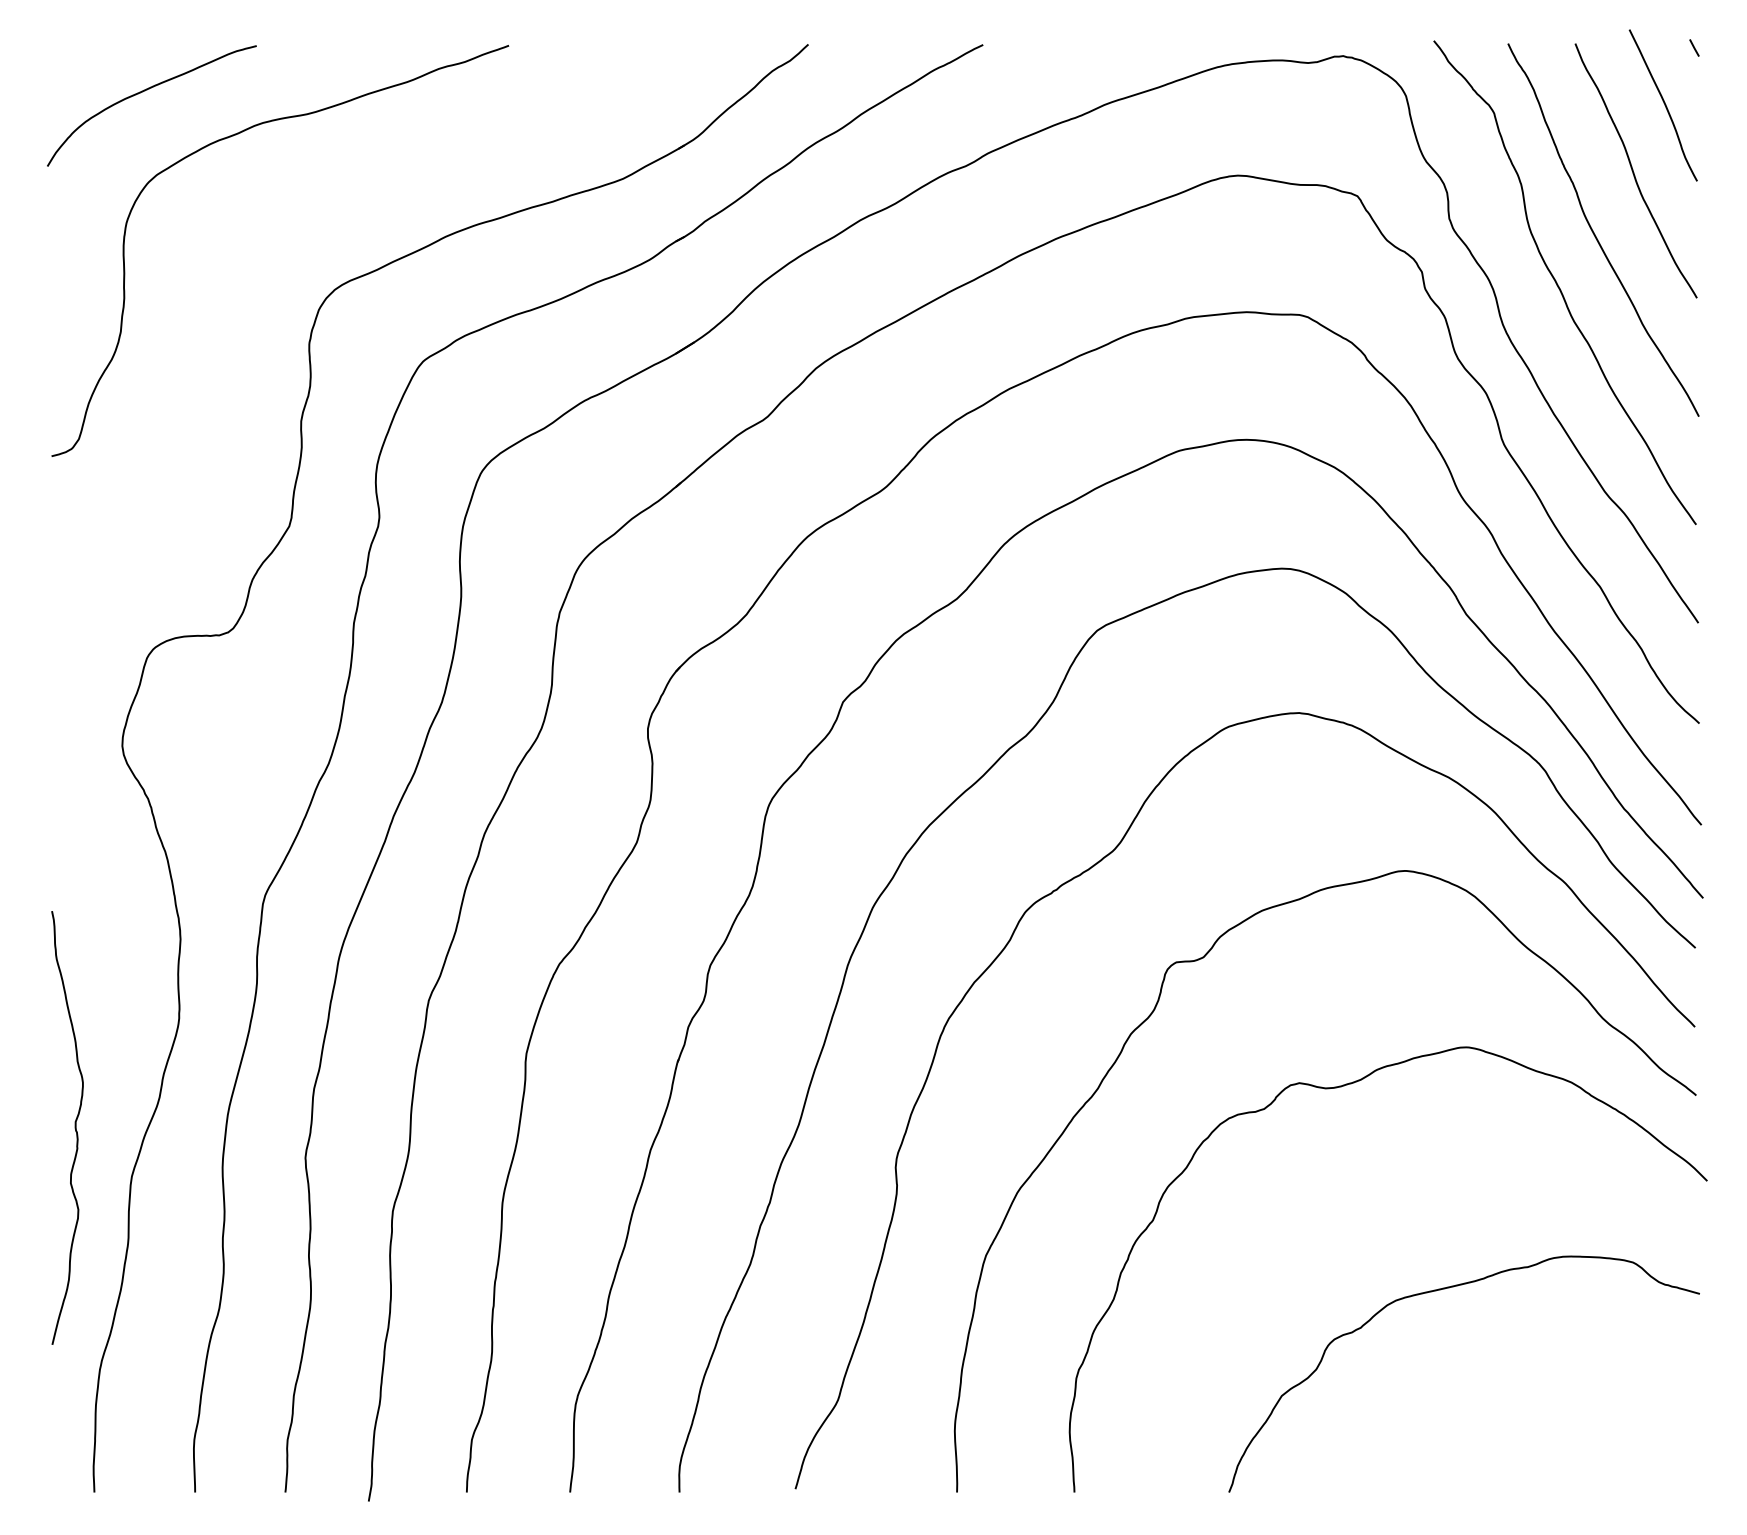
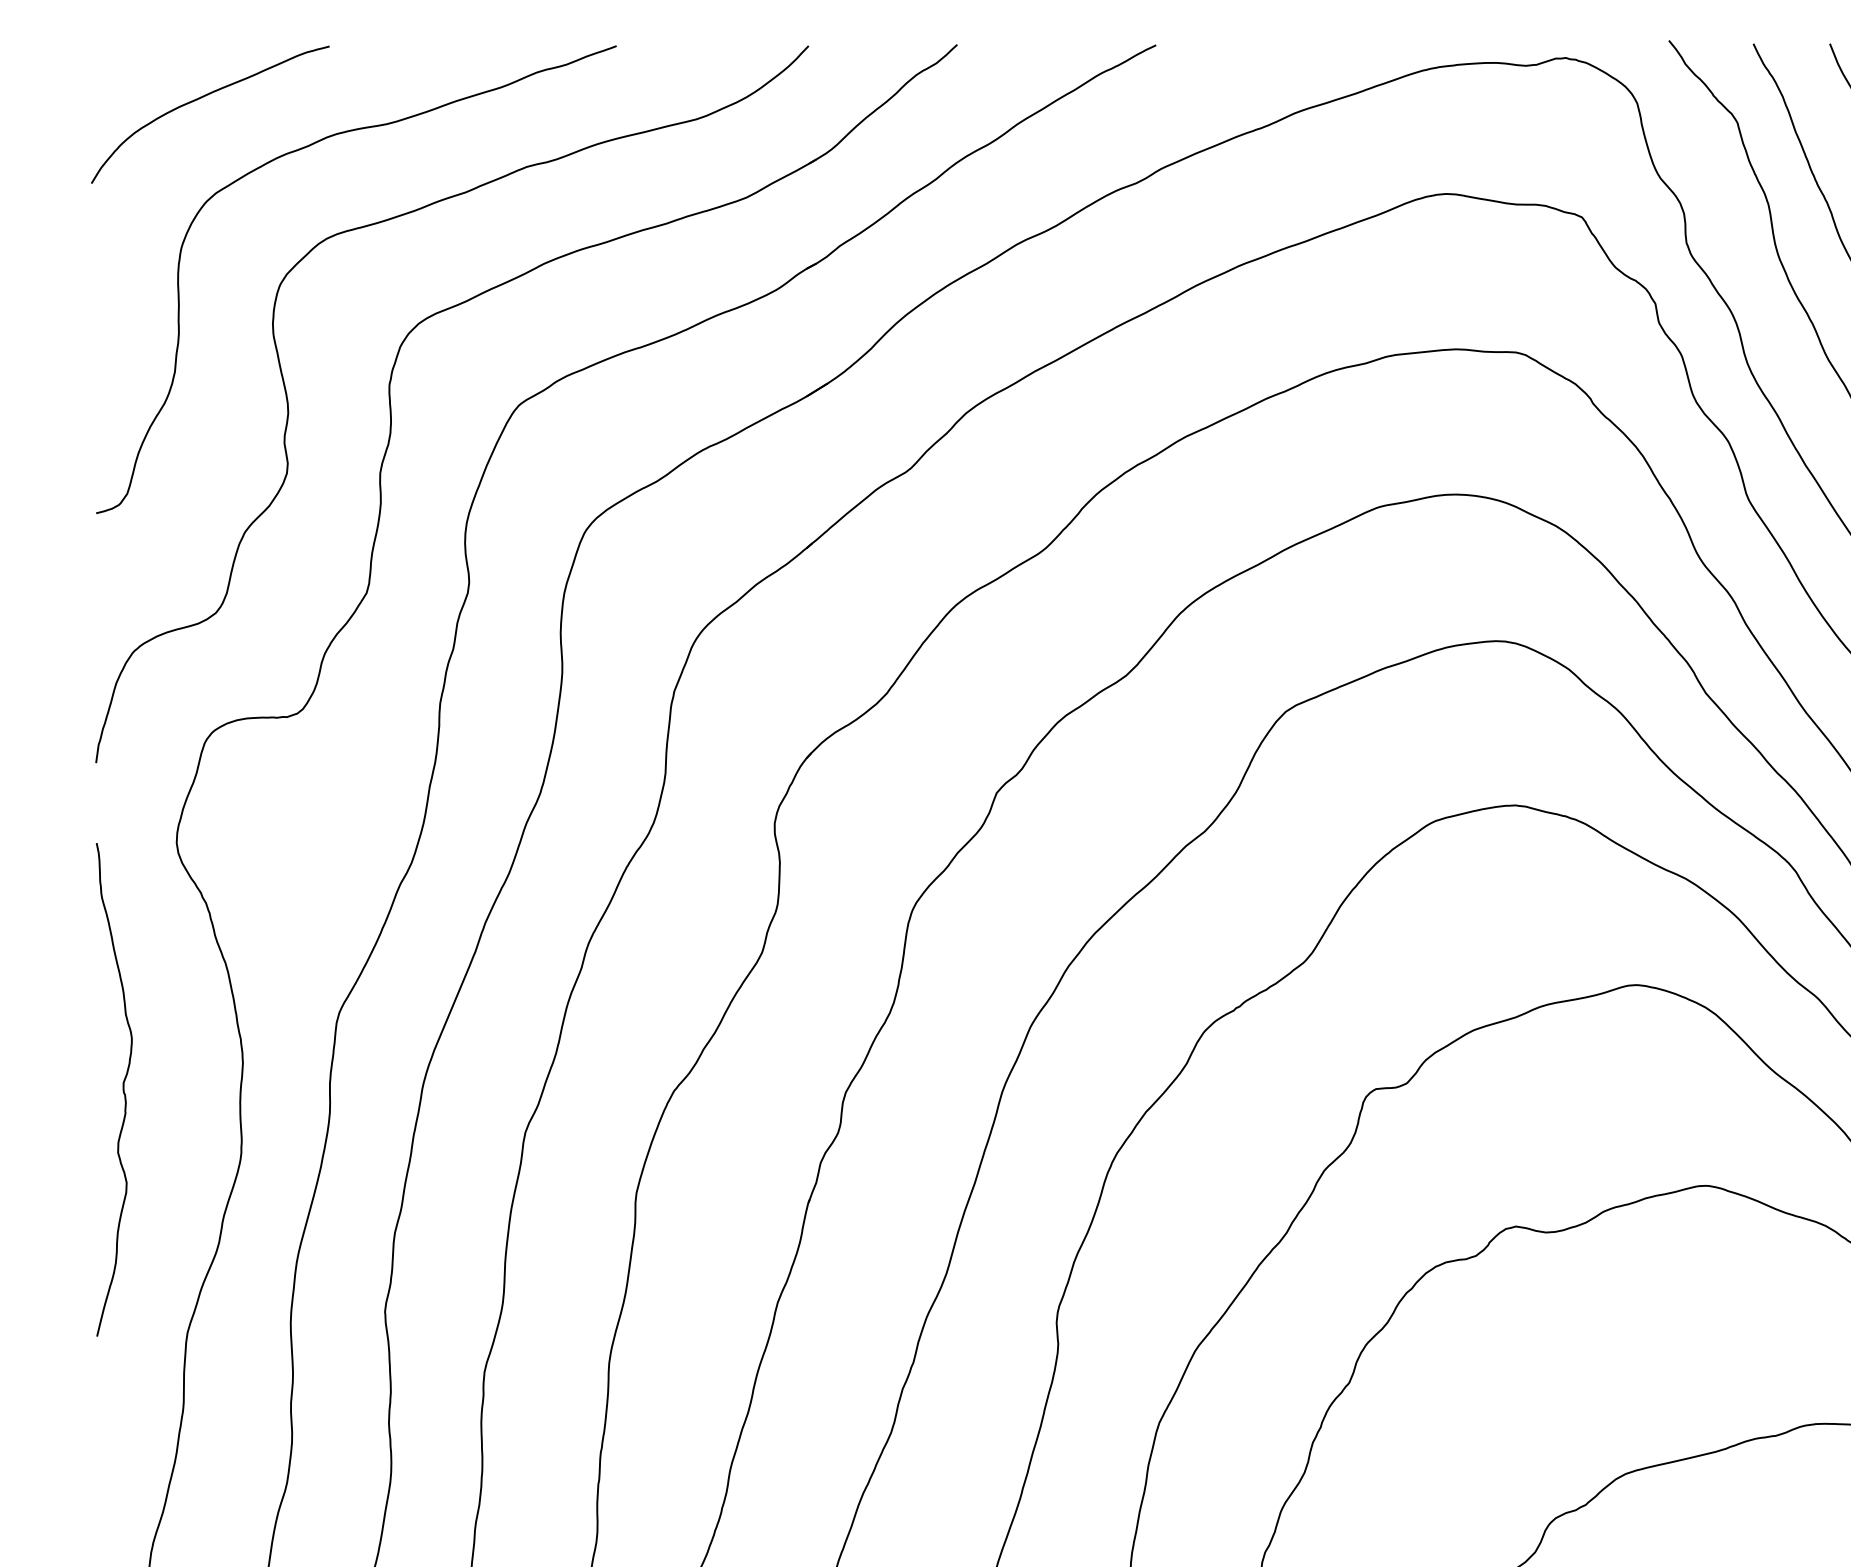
curve: (221, 363) -> (289, 407), added
curve: (74, 1127) -> (122, 1089), moved

